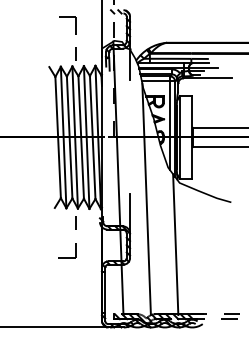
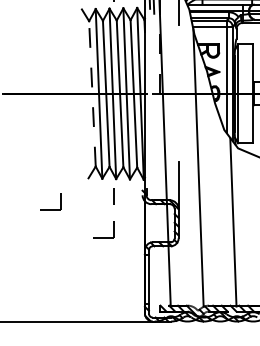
line: (58, 137) -> (92, 93), solid -> dashed
part: (23, 234) -> (50, 210), added

